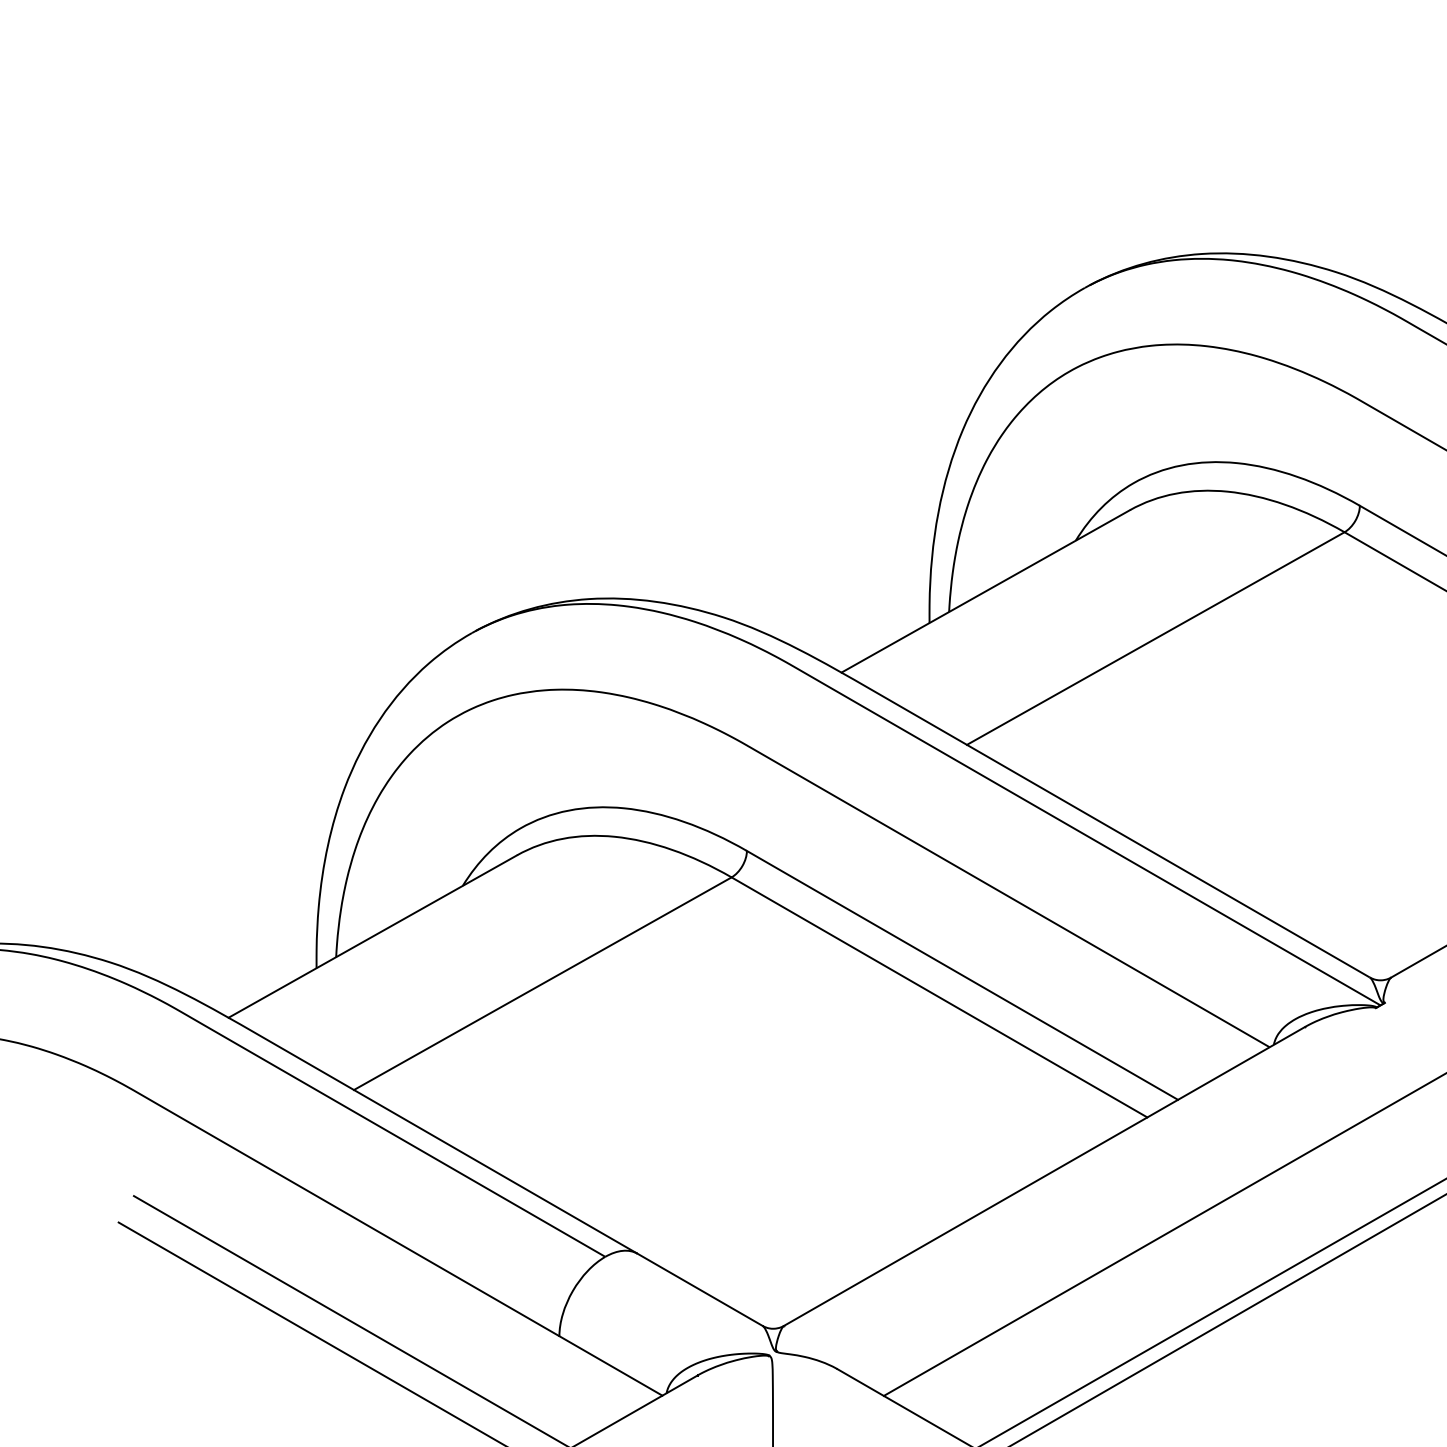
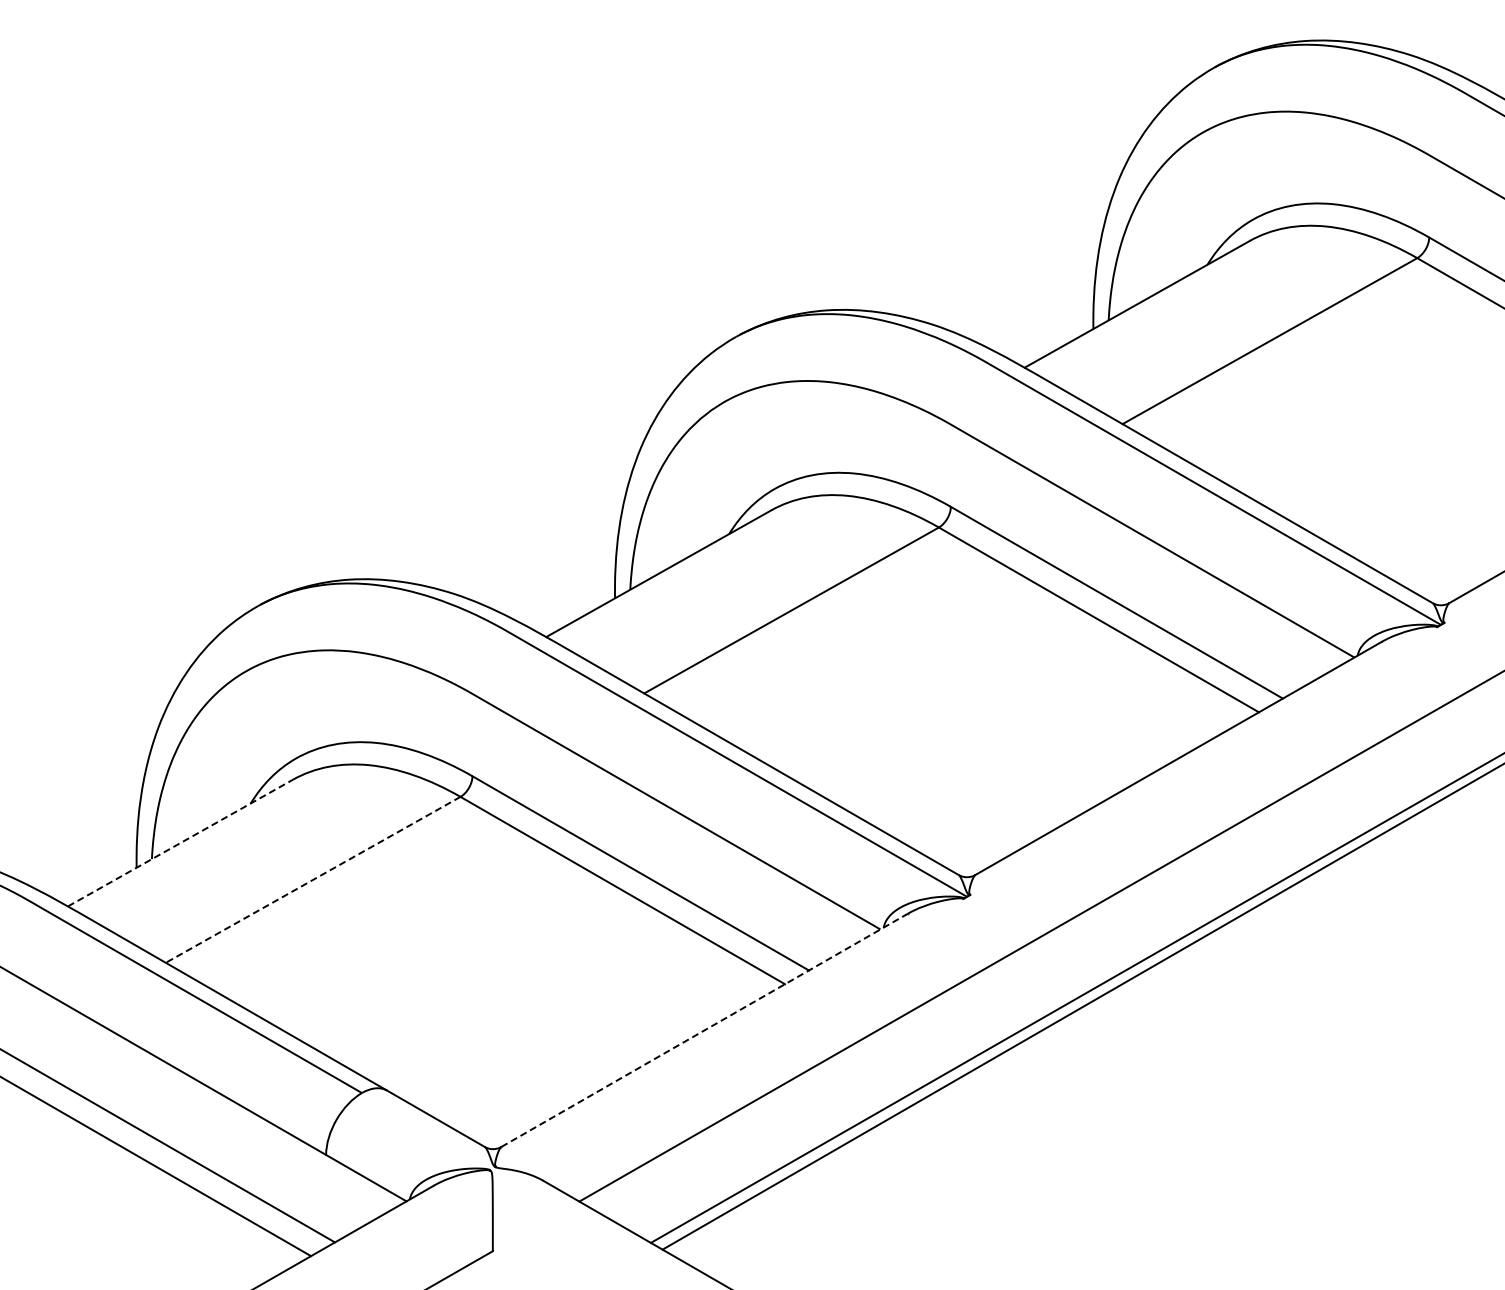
line: (372, 935) -> (180, 842), solid -> dashed
line: (541, 984) -> (312, 880), solid -> dashed
line: (1045, 1176) -> (705, 1030), solid -> dashed

